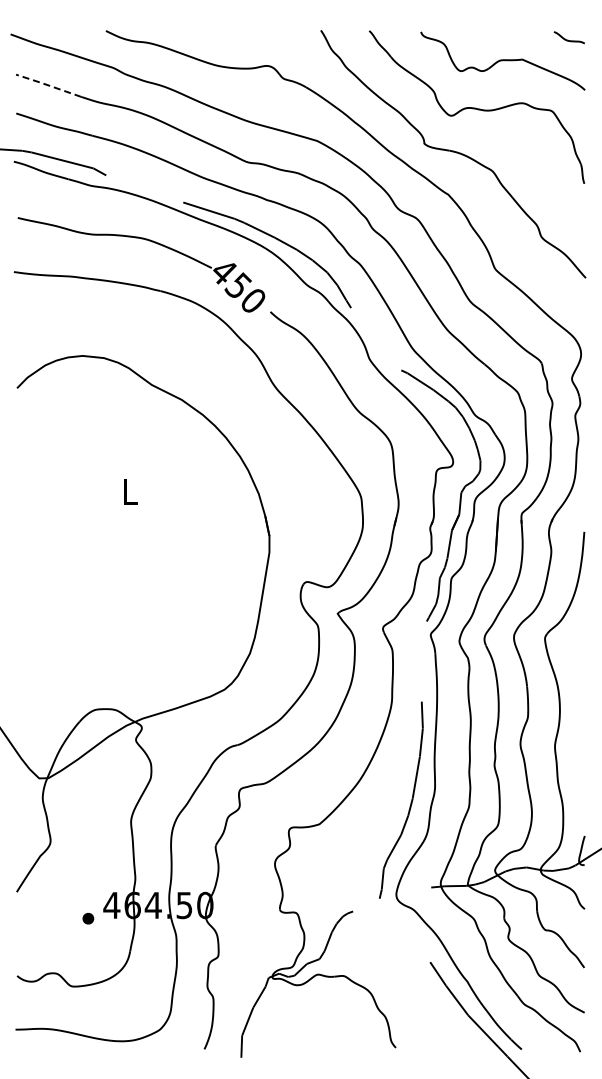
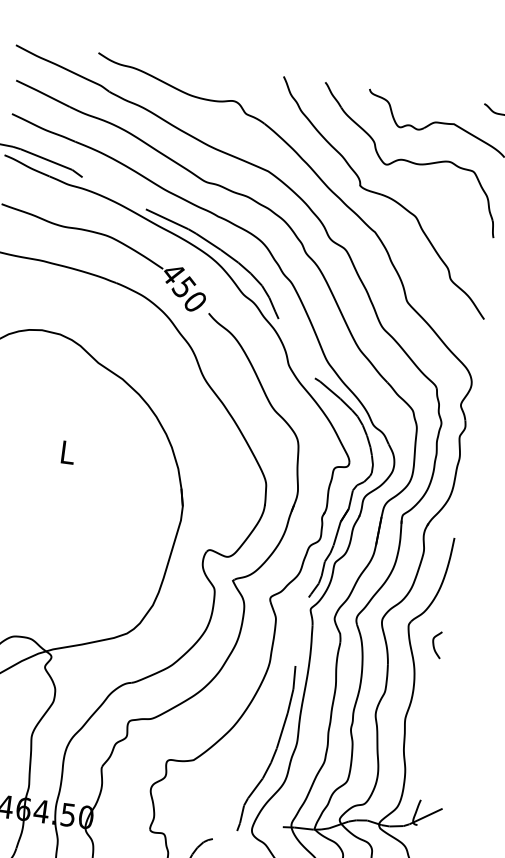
line: (47, 85) -> (42, 93), dashed -> solid
curve: (577, 657) -> (434, 645), added

